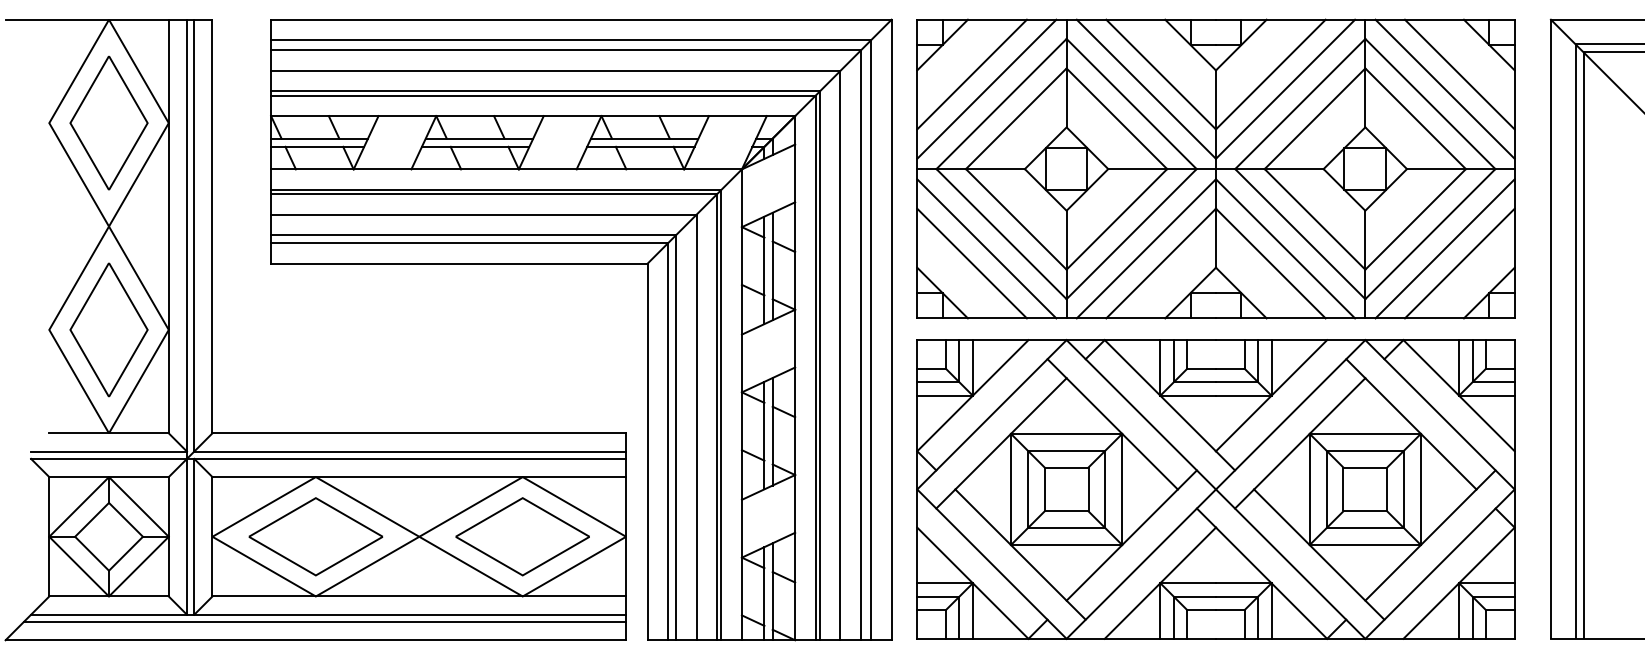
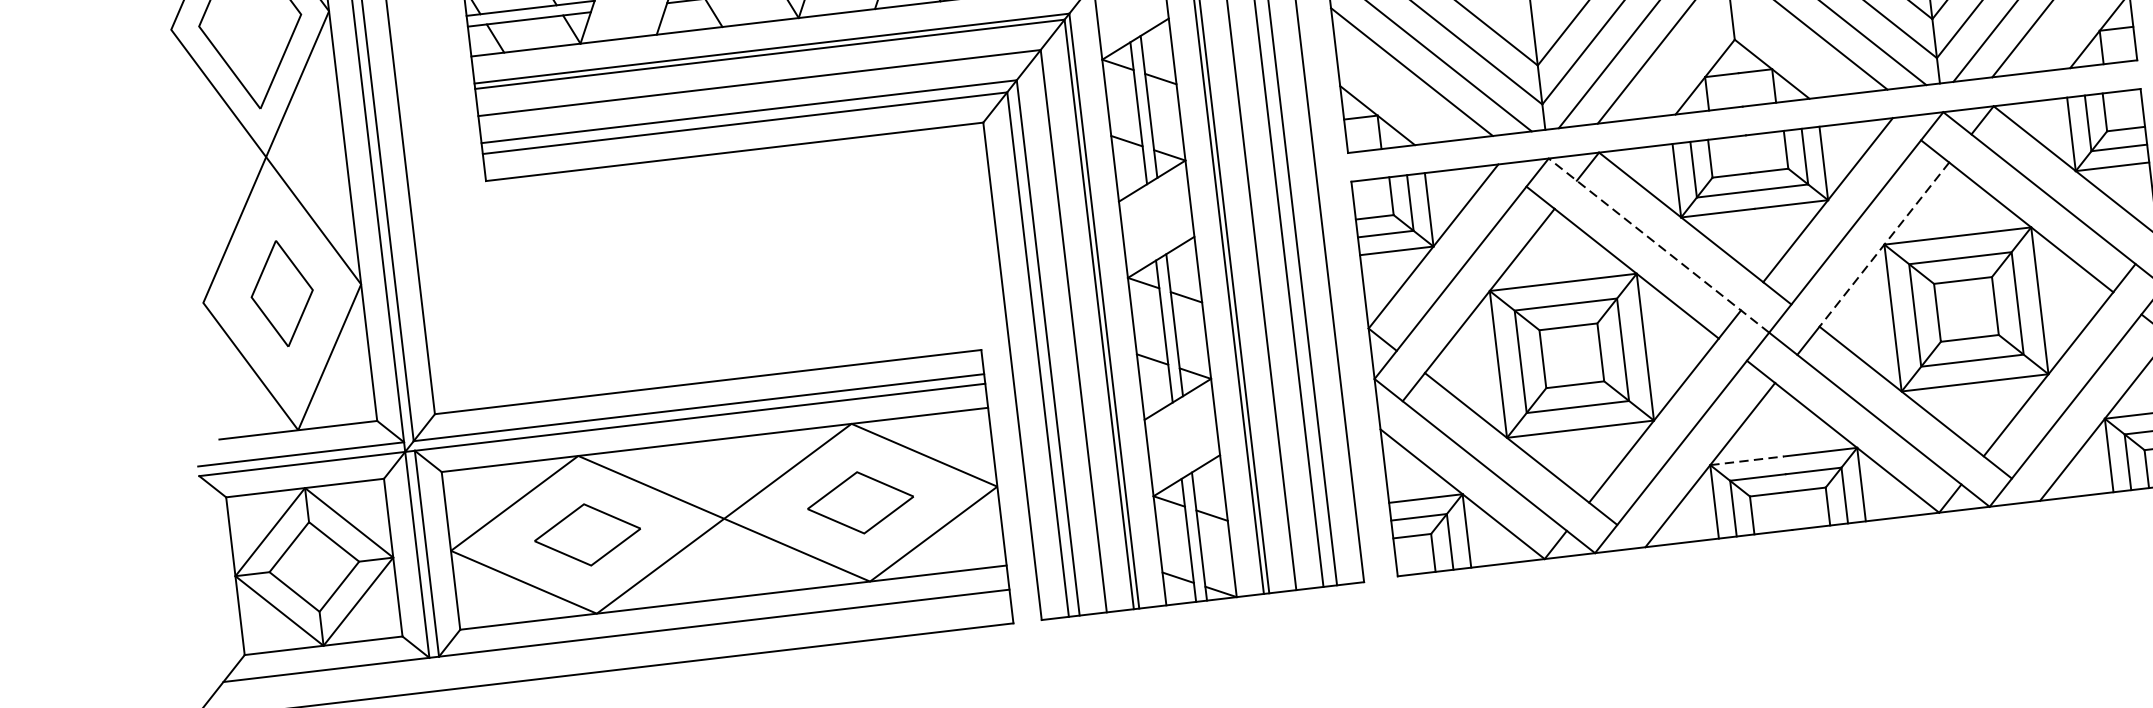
part: (108, 329) -> (281, 293), size x0.6
line: (1141, 414) -> (1659, 245), solid -> dashed
line: (1309, 433) -> (1884, 244), solid -> dashed
part: (315, 536) -> (587, 534), size x0.6
part: (522, 536) -> (860, 502), size x0.6
line: (1188, 583) -> (1747, 461), solid -> dashed
line: (324, 622) -> (612, 646), removed

